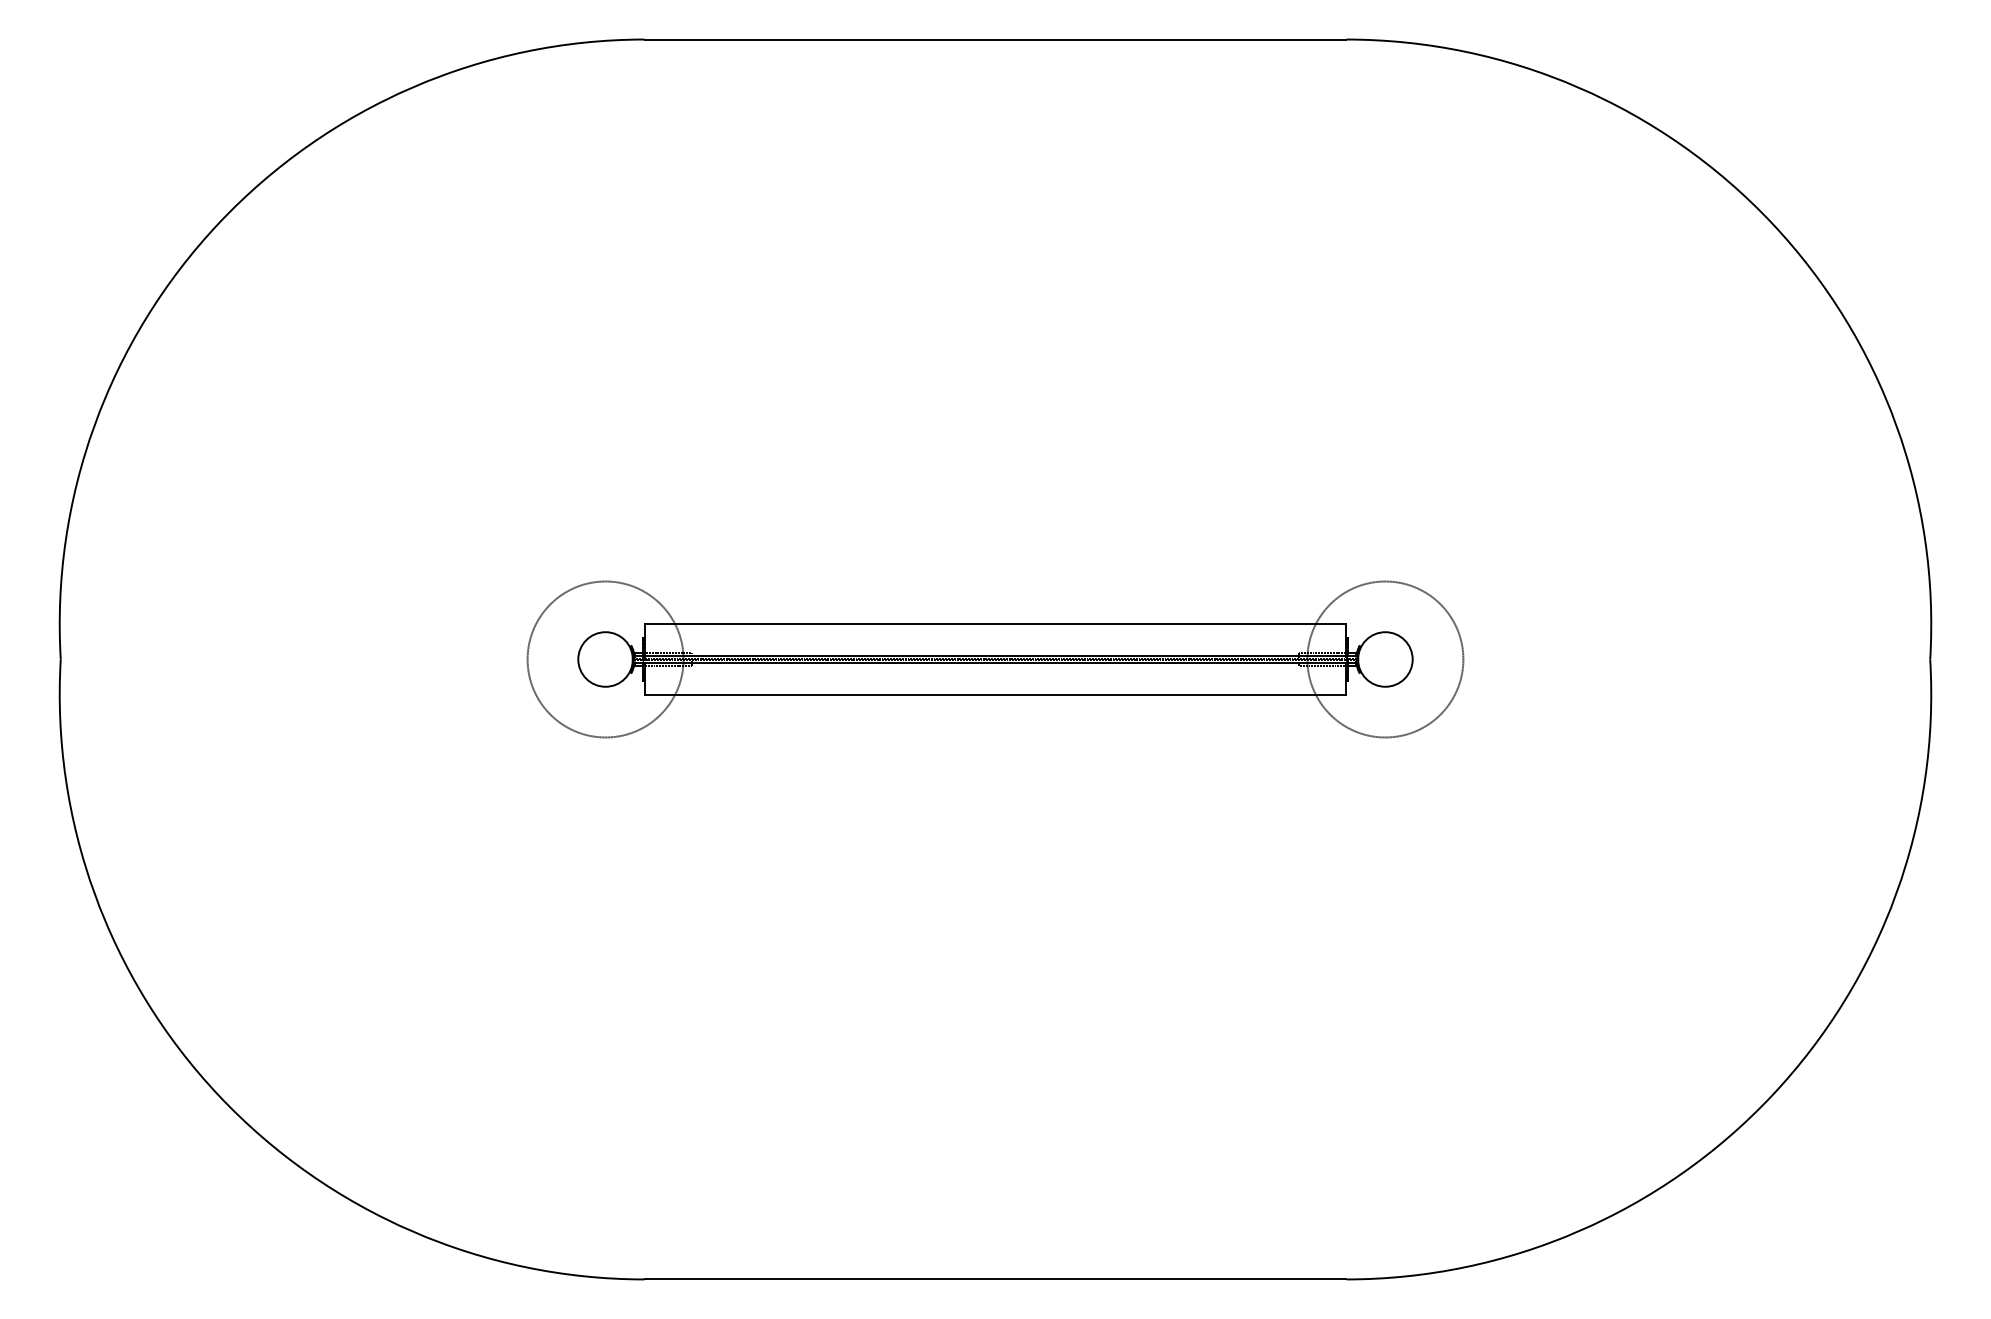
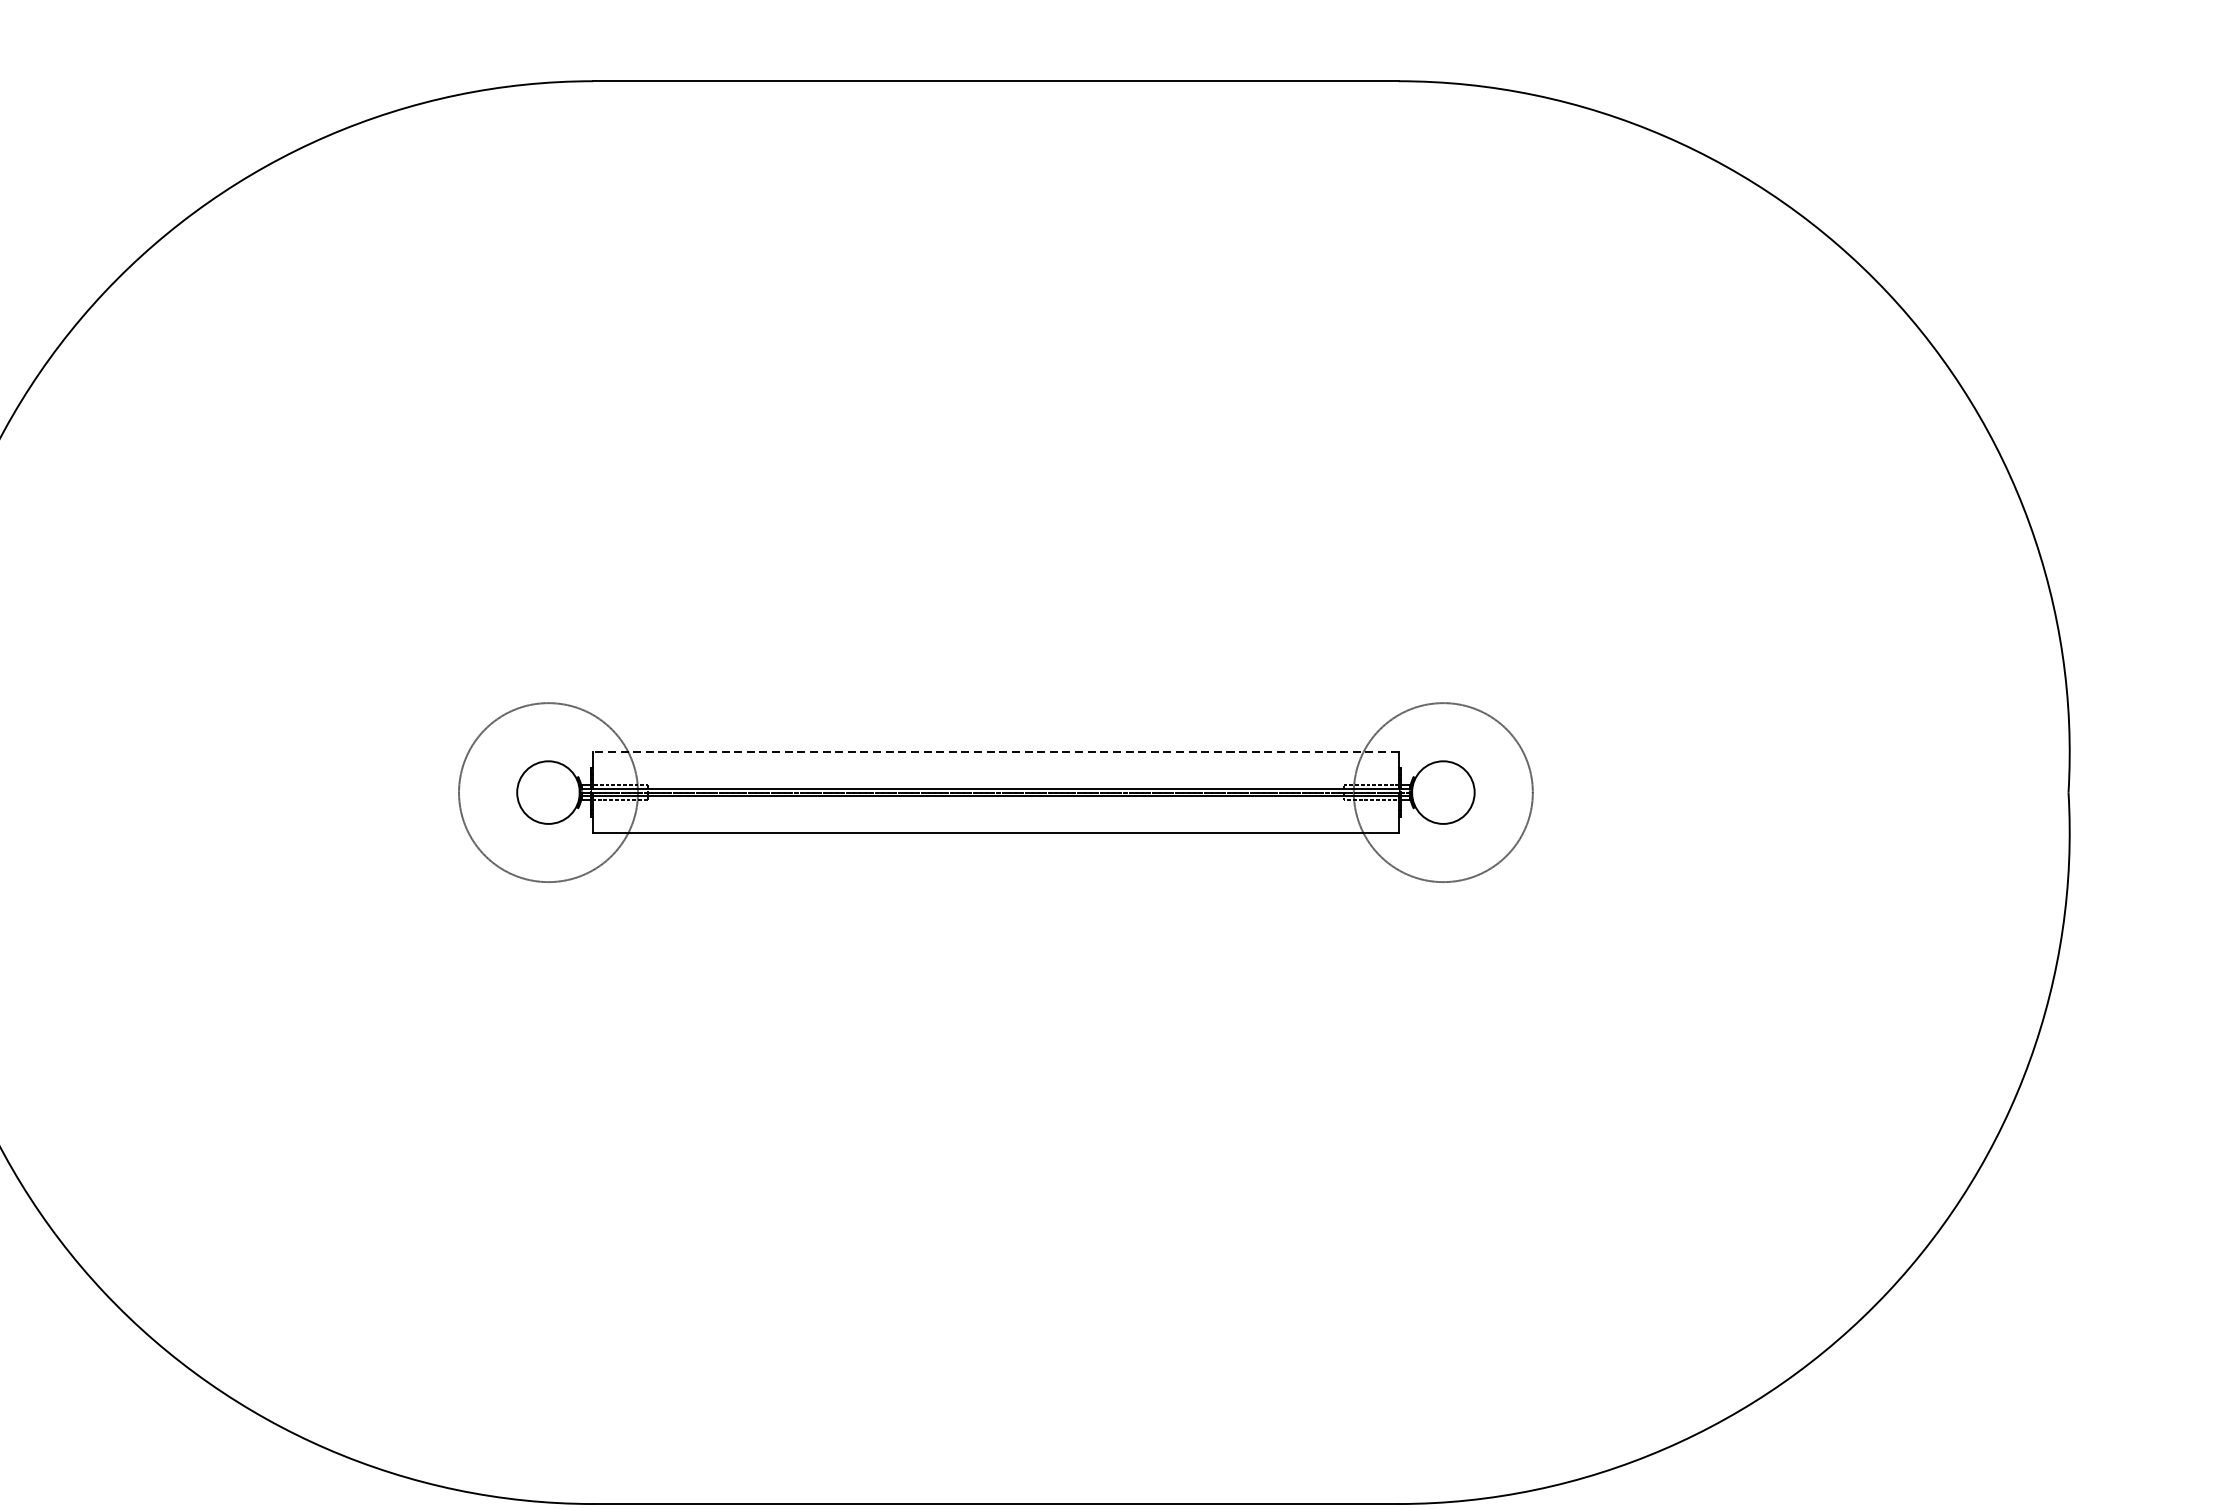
line: (995, 624) -> (995, 752), solid -> dashed

